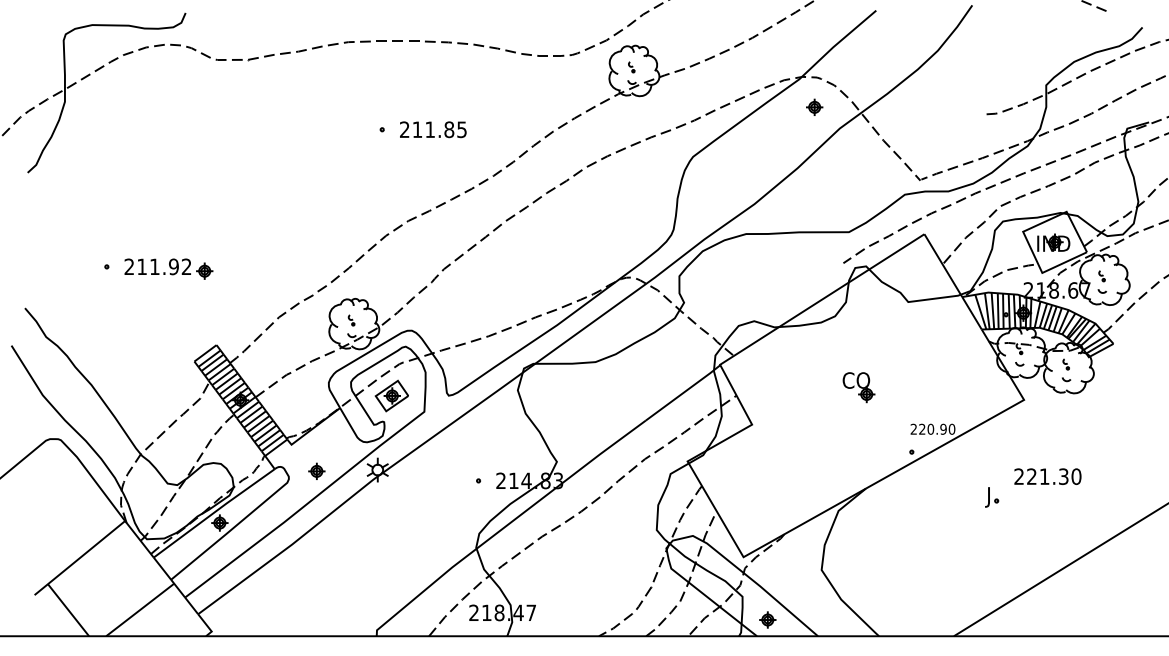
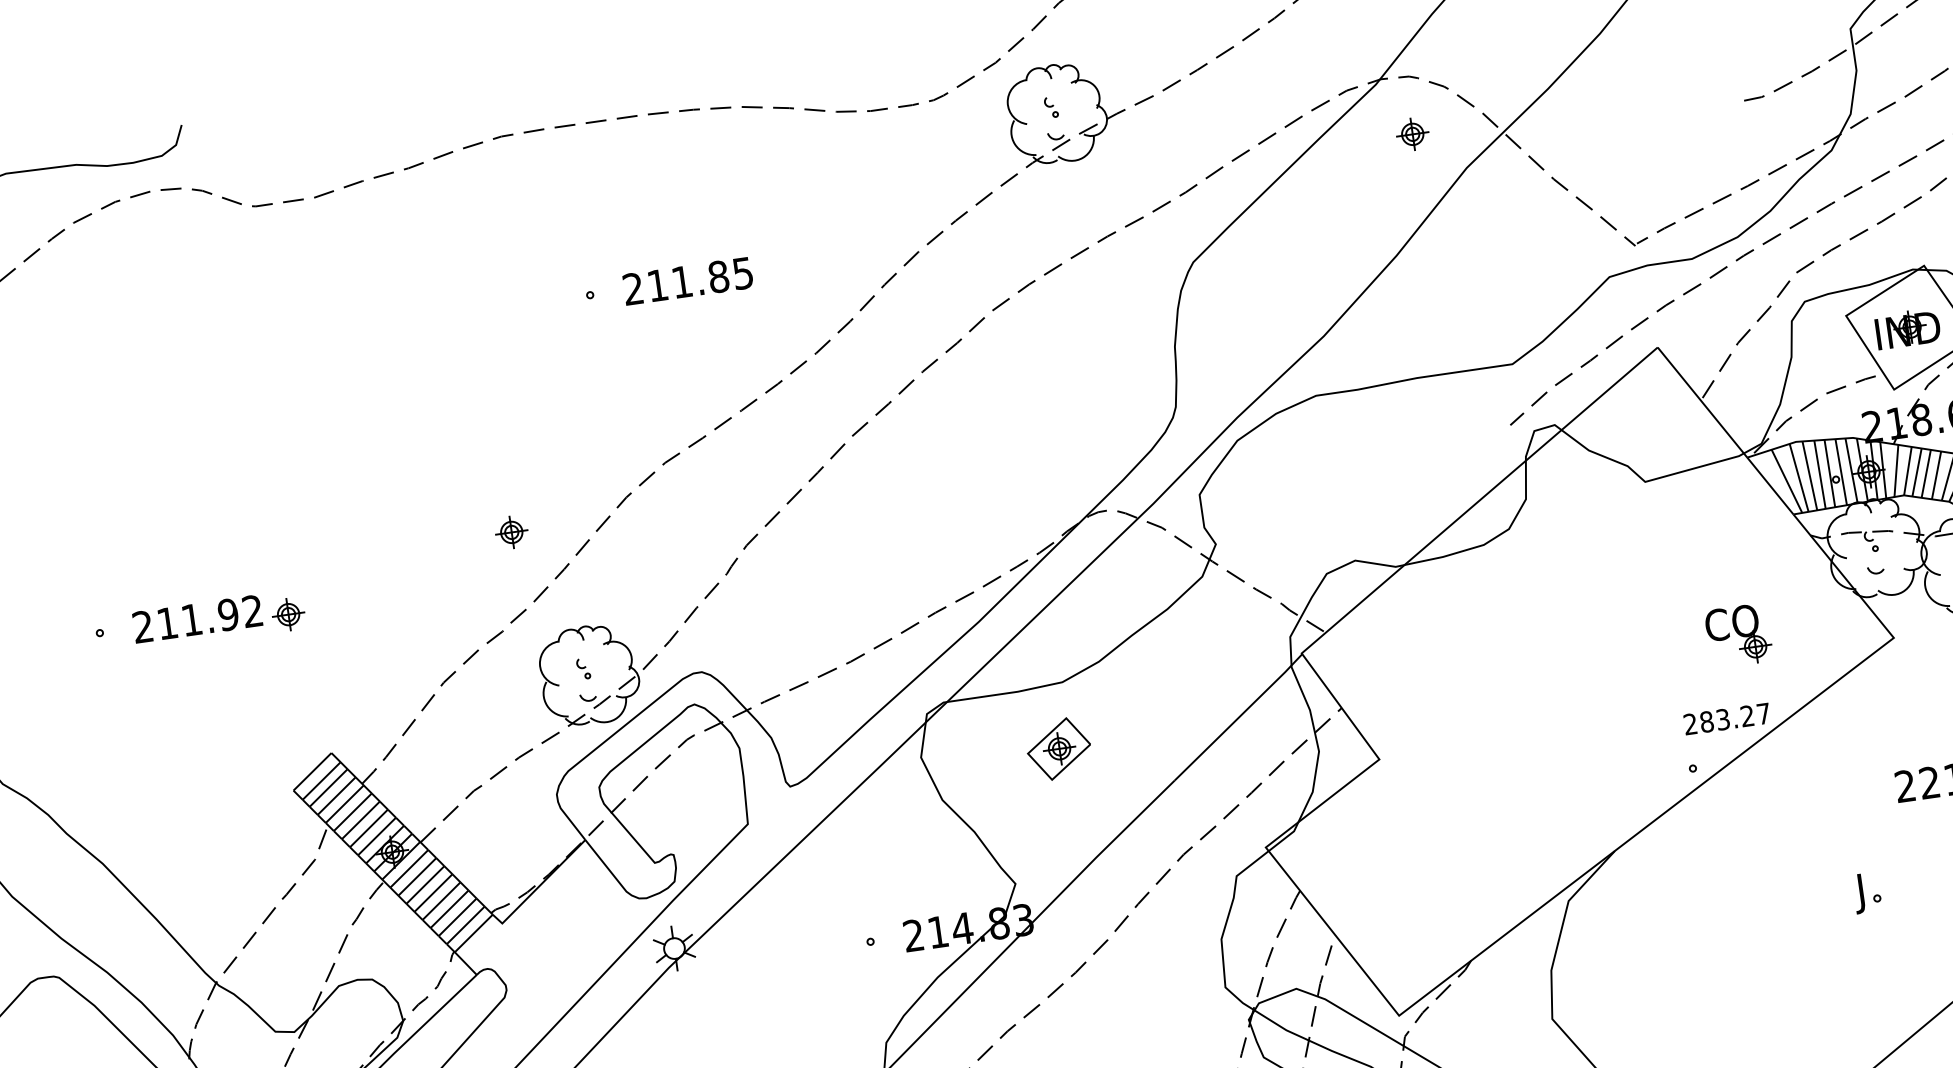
part: (858, 387) -> (1737, 635), moved
part: (391, 395) -> (1057, 748), moved
text: (937, 428) -> (1735, 716), 220.90 -> 283.27
part: (316, 470) -> (510, 530), moved
part: (992, 497) -> (1868, 892), moved

